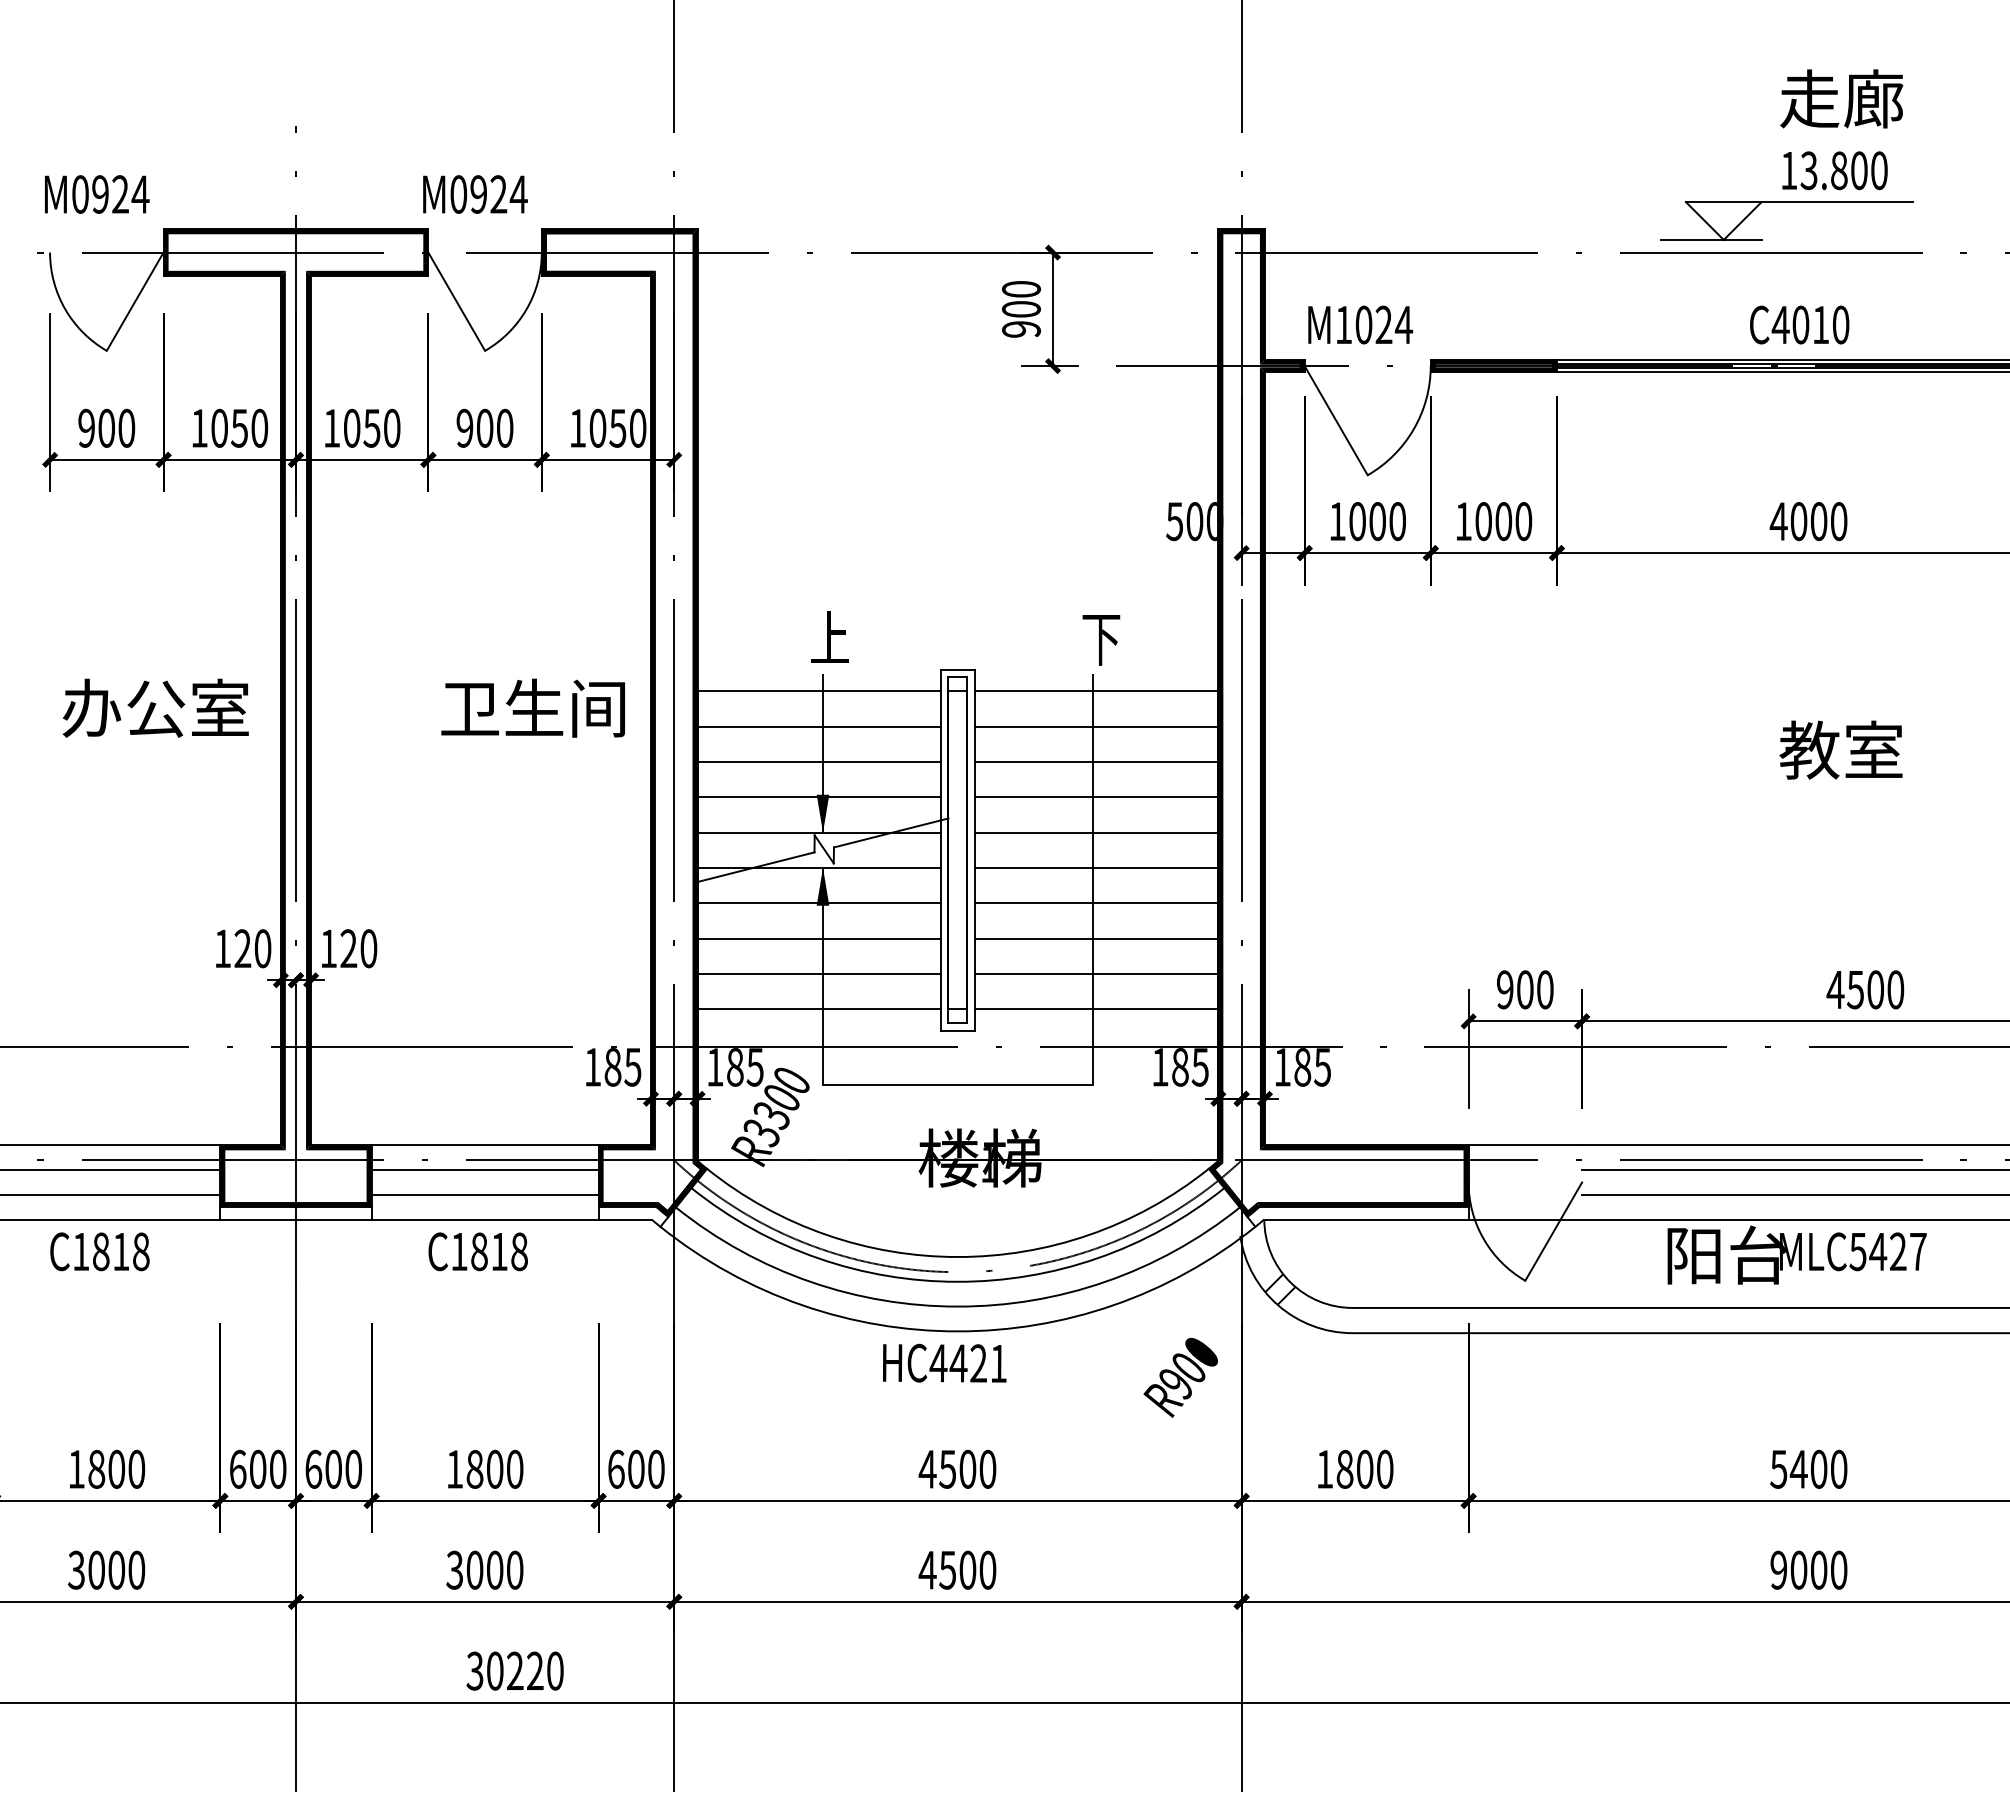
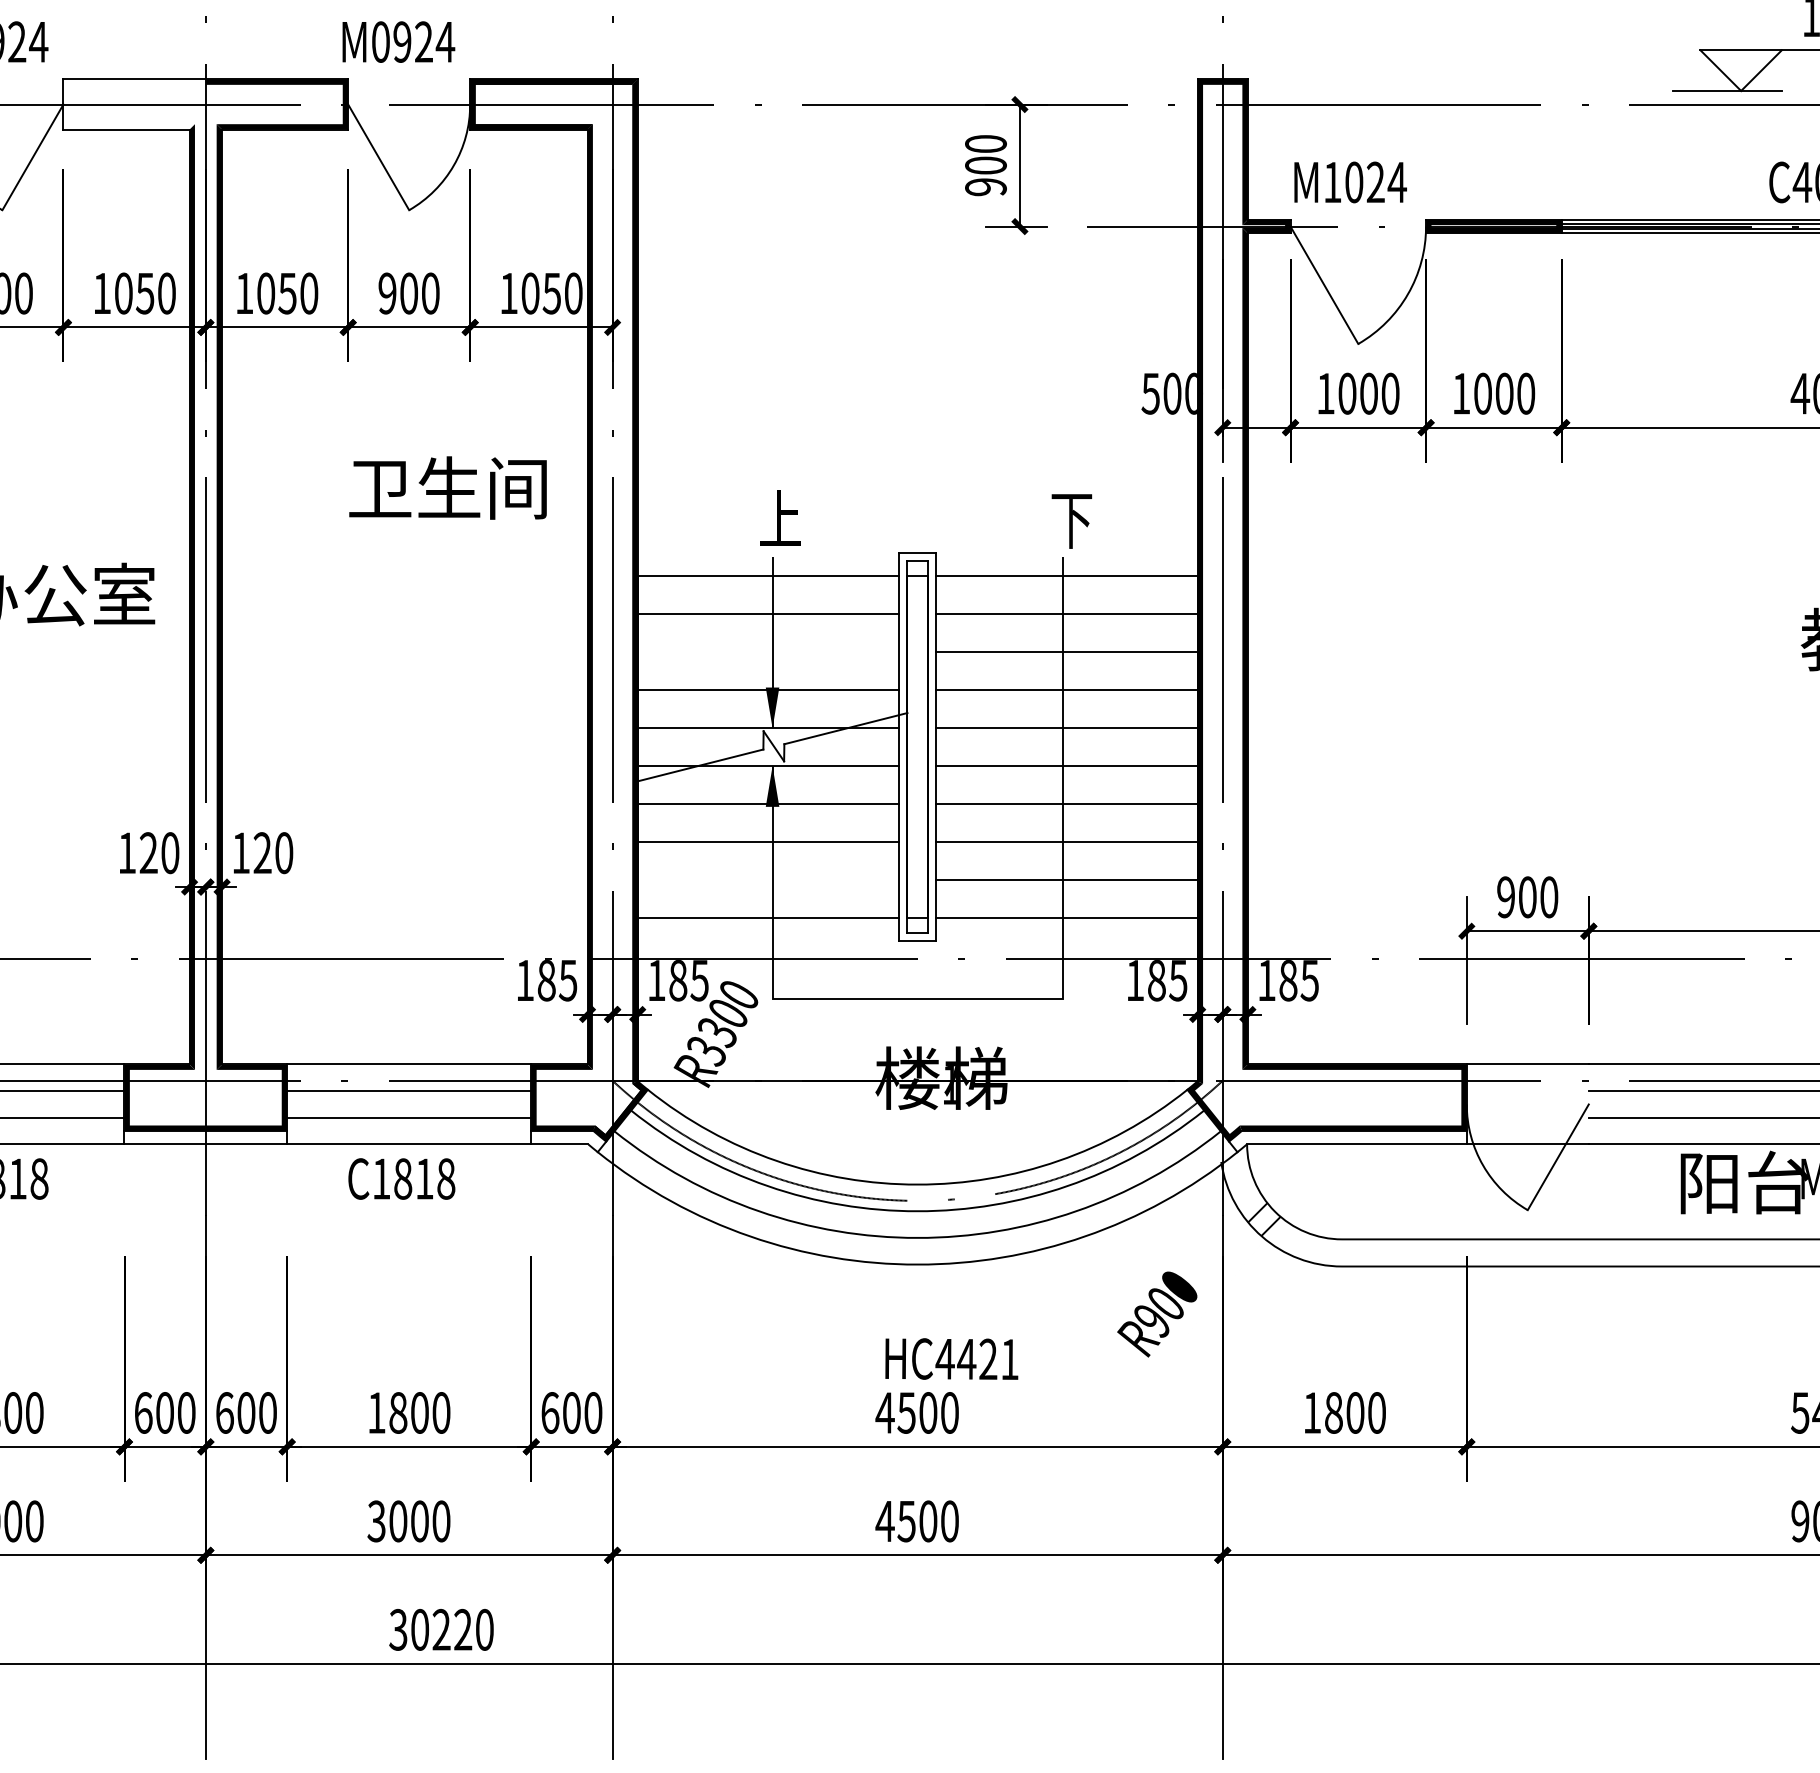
fill: (229, 252) -> (134, 104), removed
text: (532, 707) -> (447, 487), moved
line: (818, 761) -> (767, 651), removed
line: (818, 973) -> (767, 879), removed
text: (944, 1362) -> (951, 1358), moved

